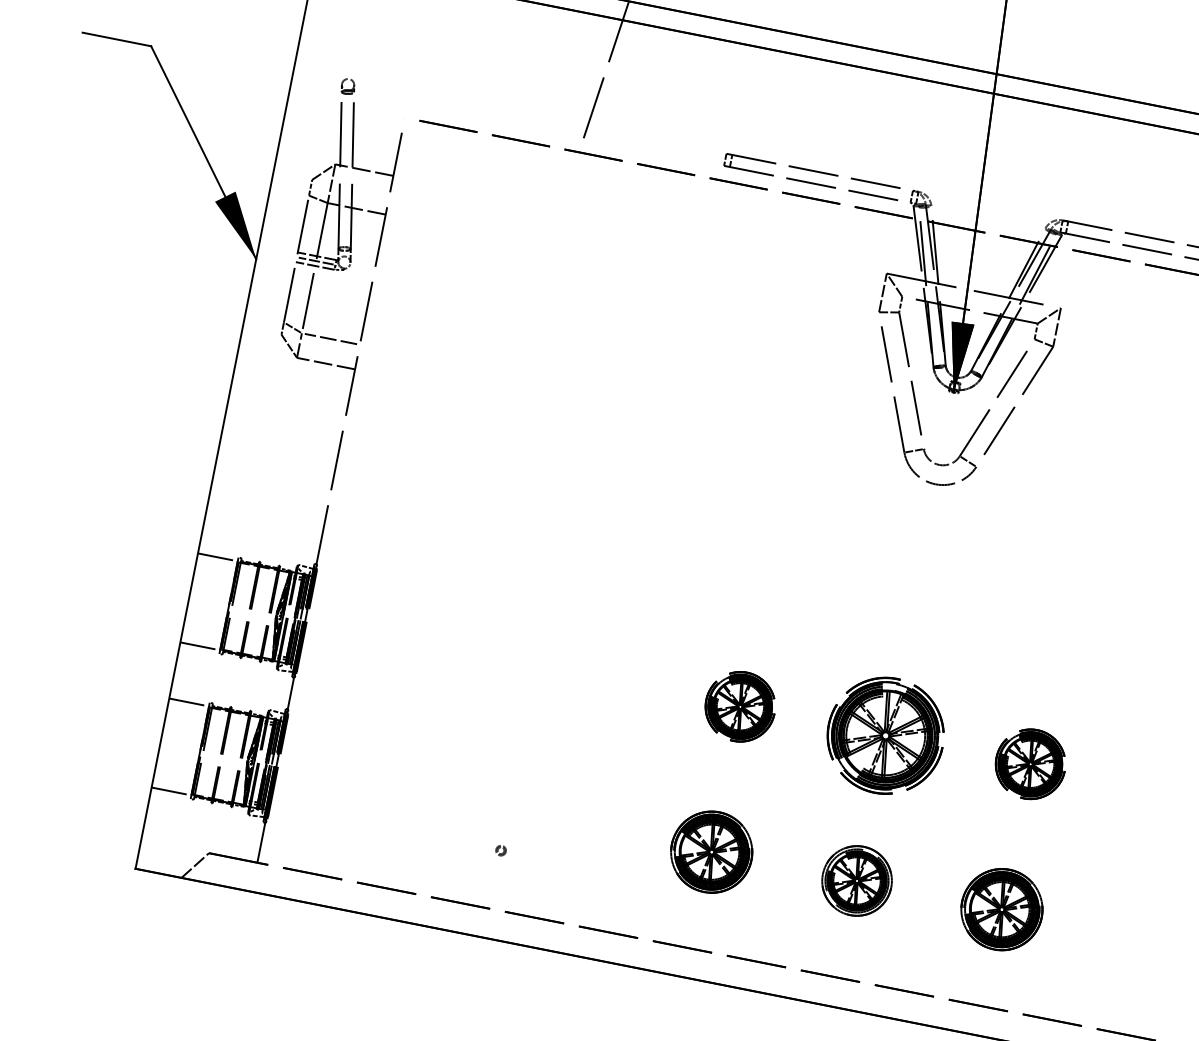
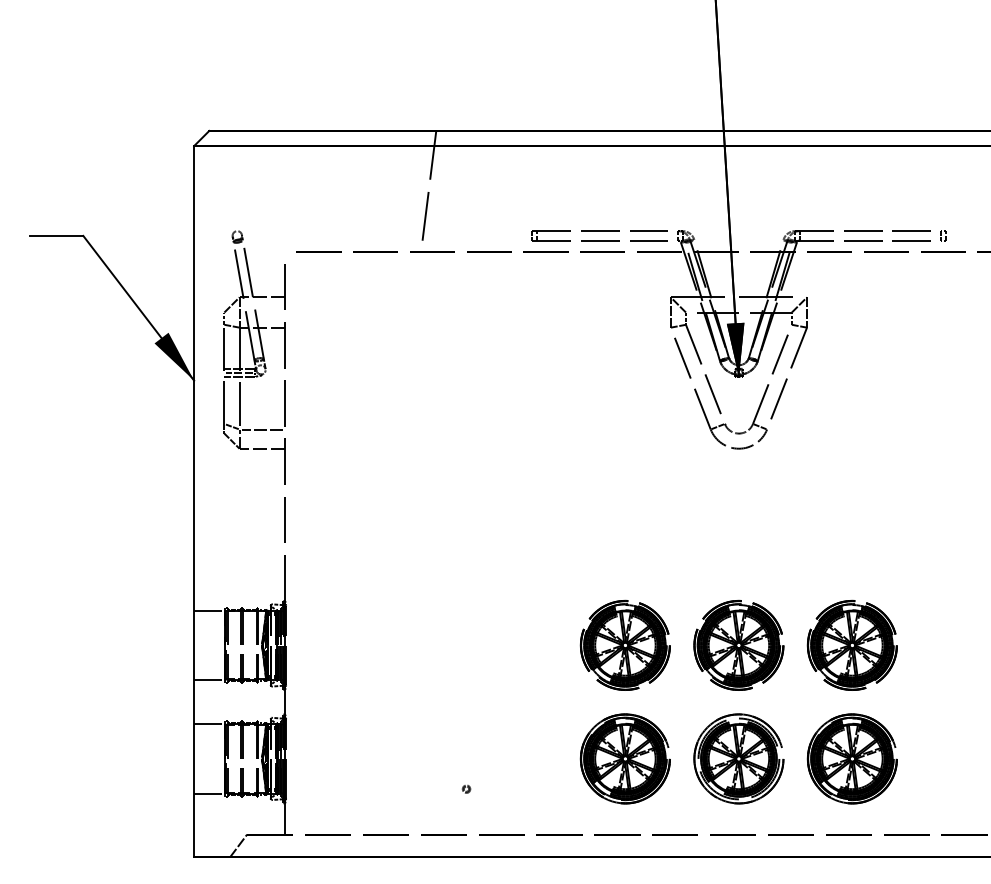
part: (739, 705) -> (624, 644), size x1.67
part: (1029, 763) -> (851, 644), size x1.67
part: (710, 851) -> (624, 758), size x1.43
part: (856, 880) -> (738, 758), size x1.67
part: (1001, 908) -> (851, 758), size x1.43

